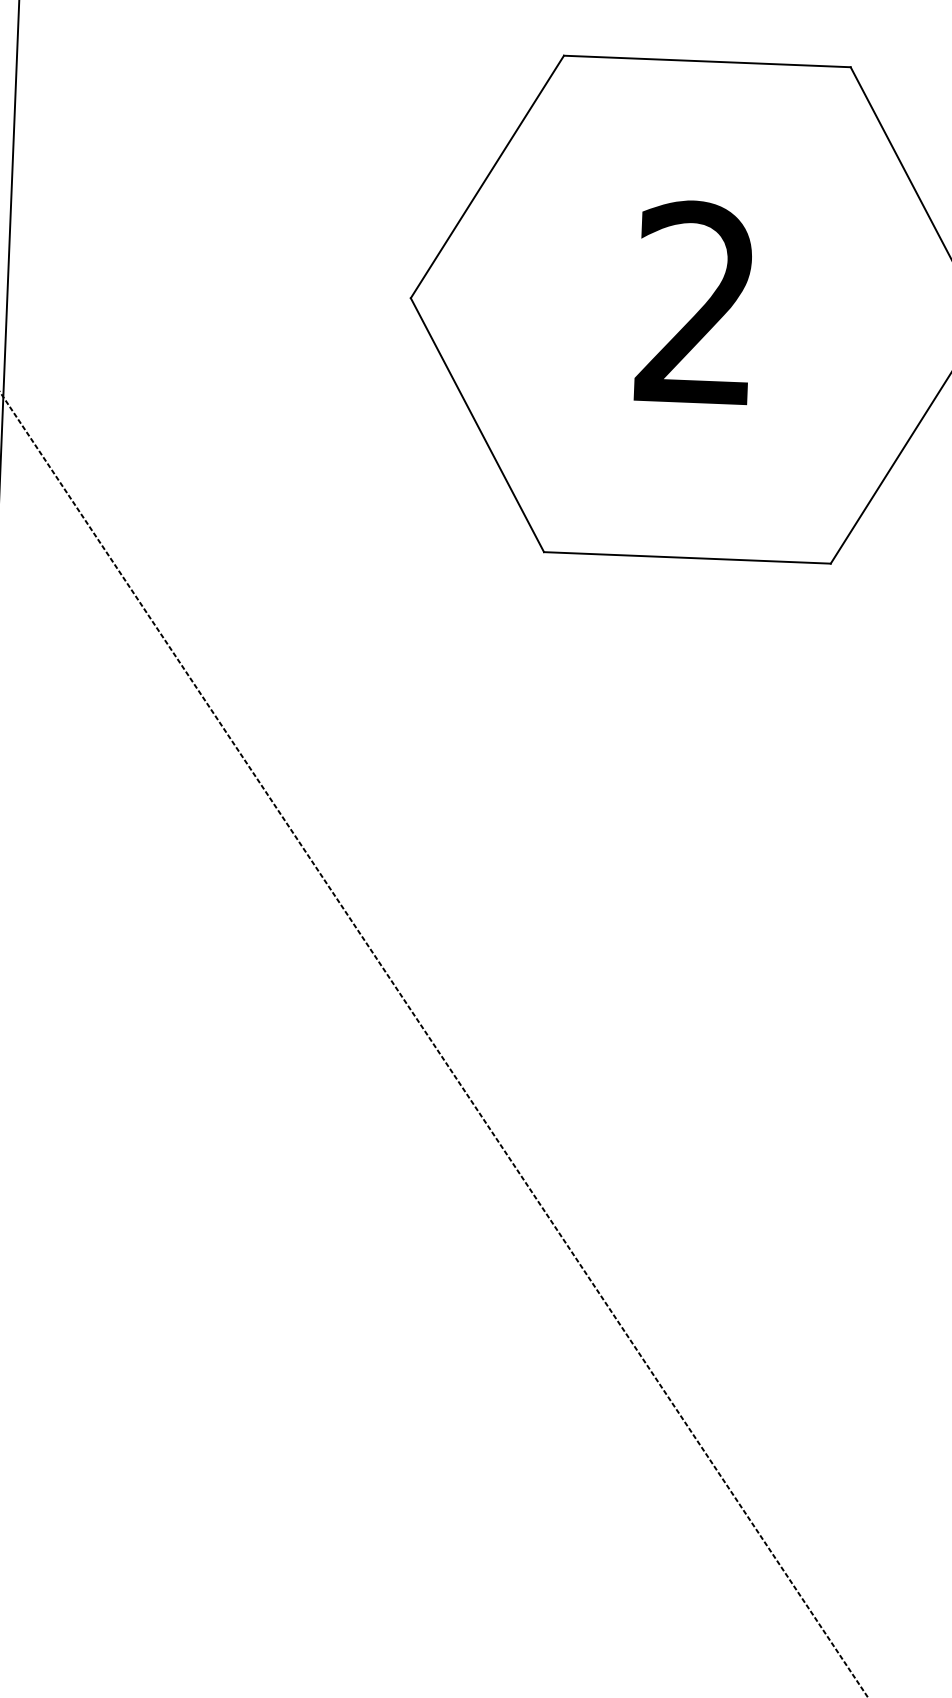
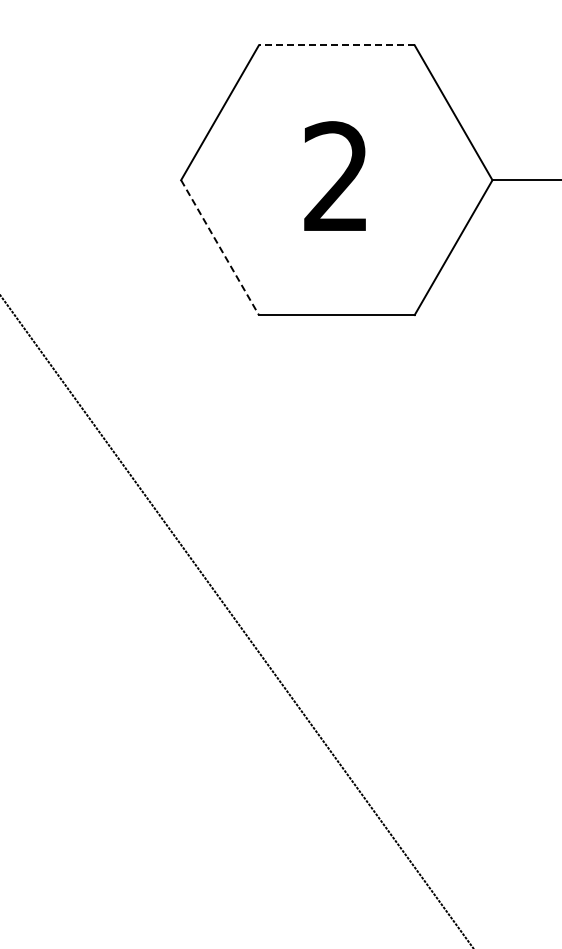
line: (706, 61) -> (336, 45), solid -> dashed
line: (478, 424) -> (220, 247), solid -> dashed

